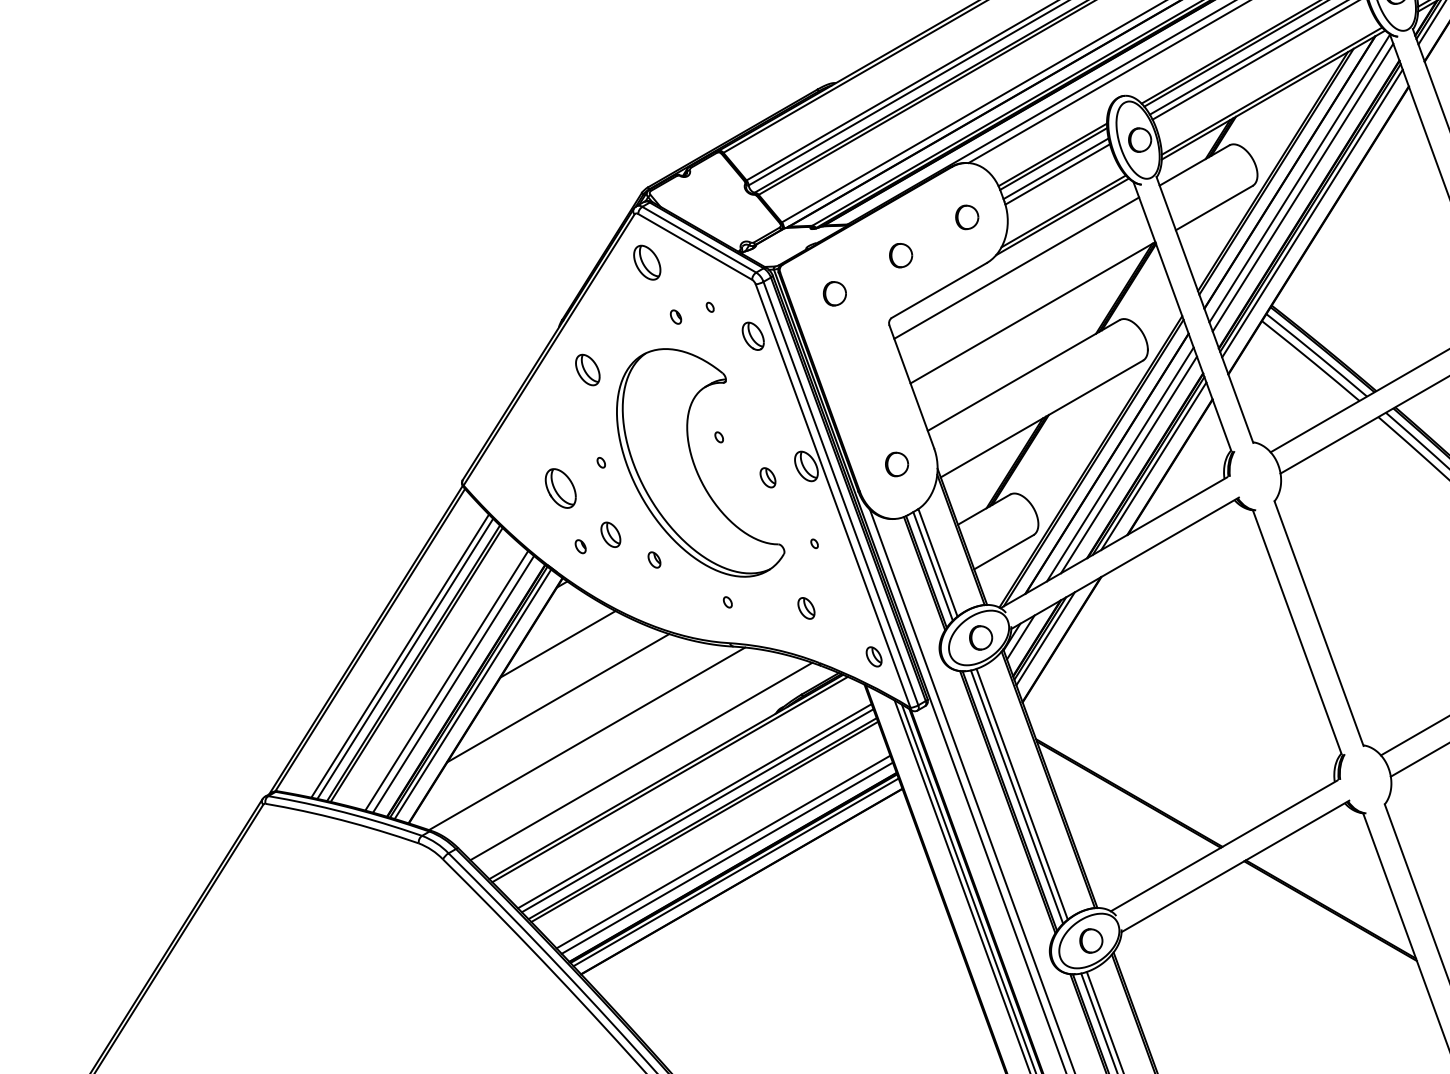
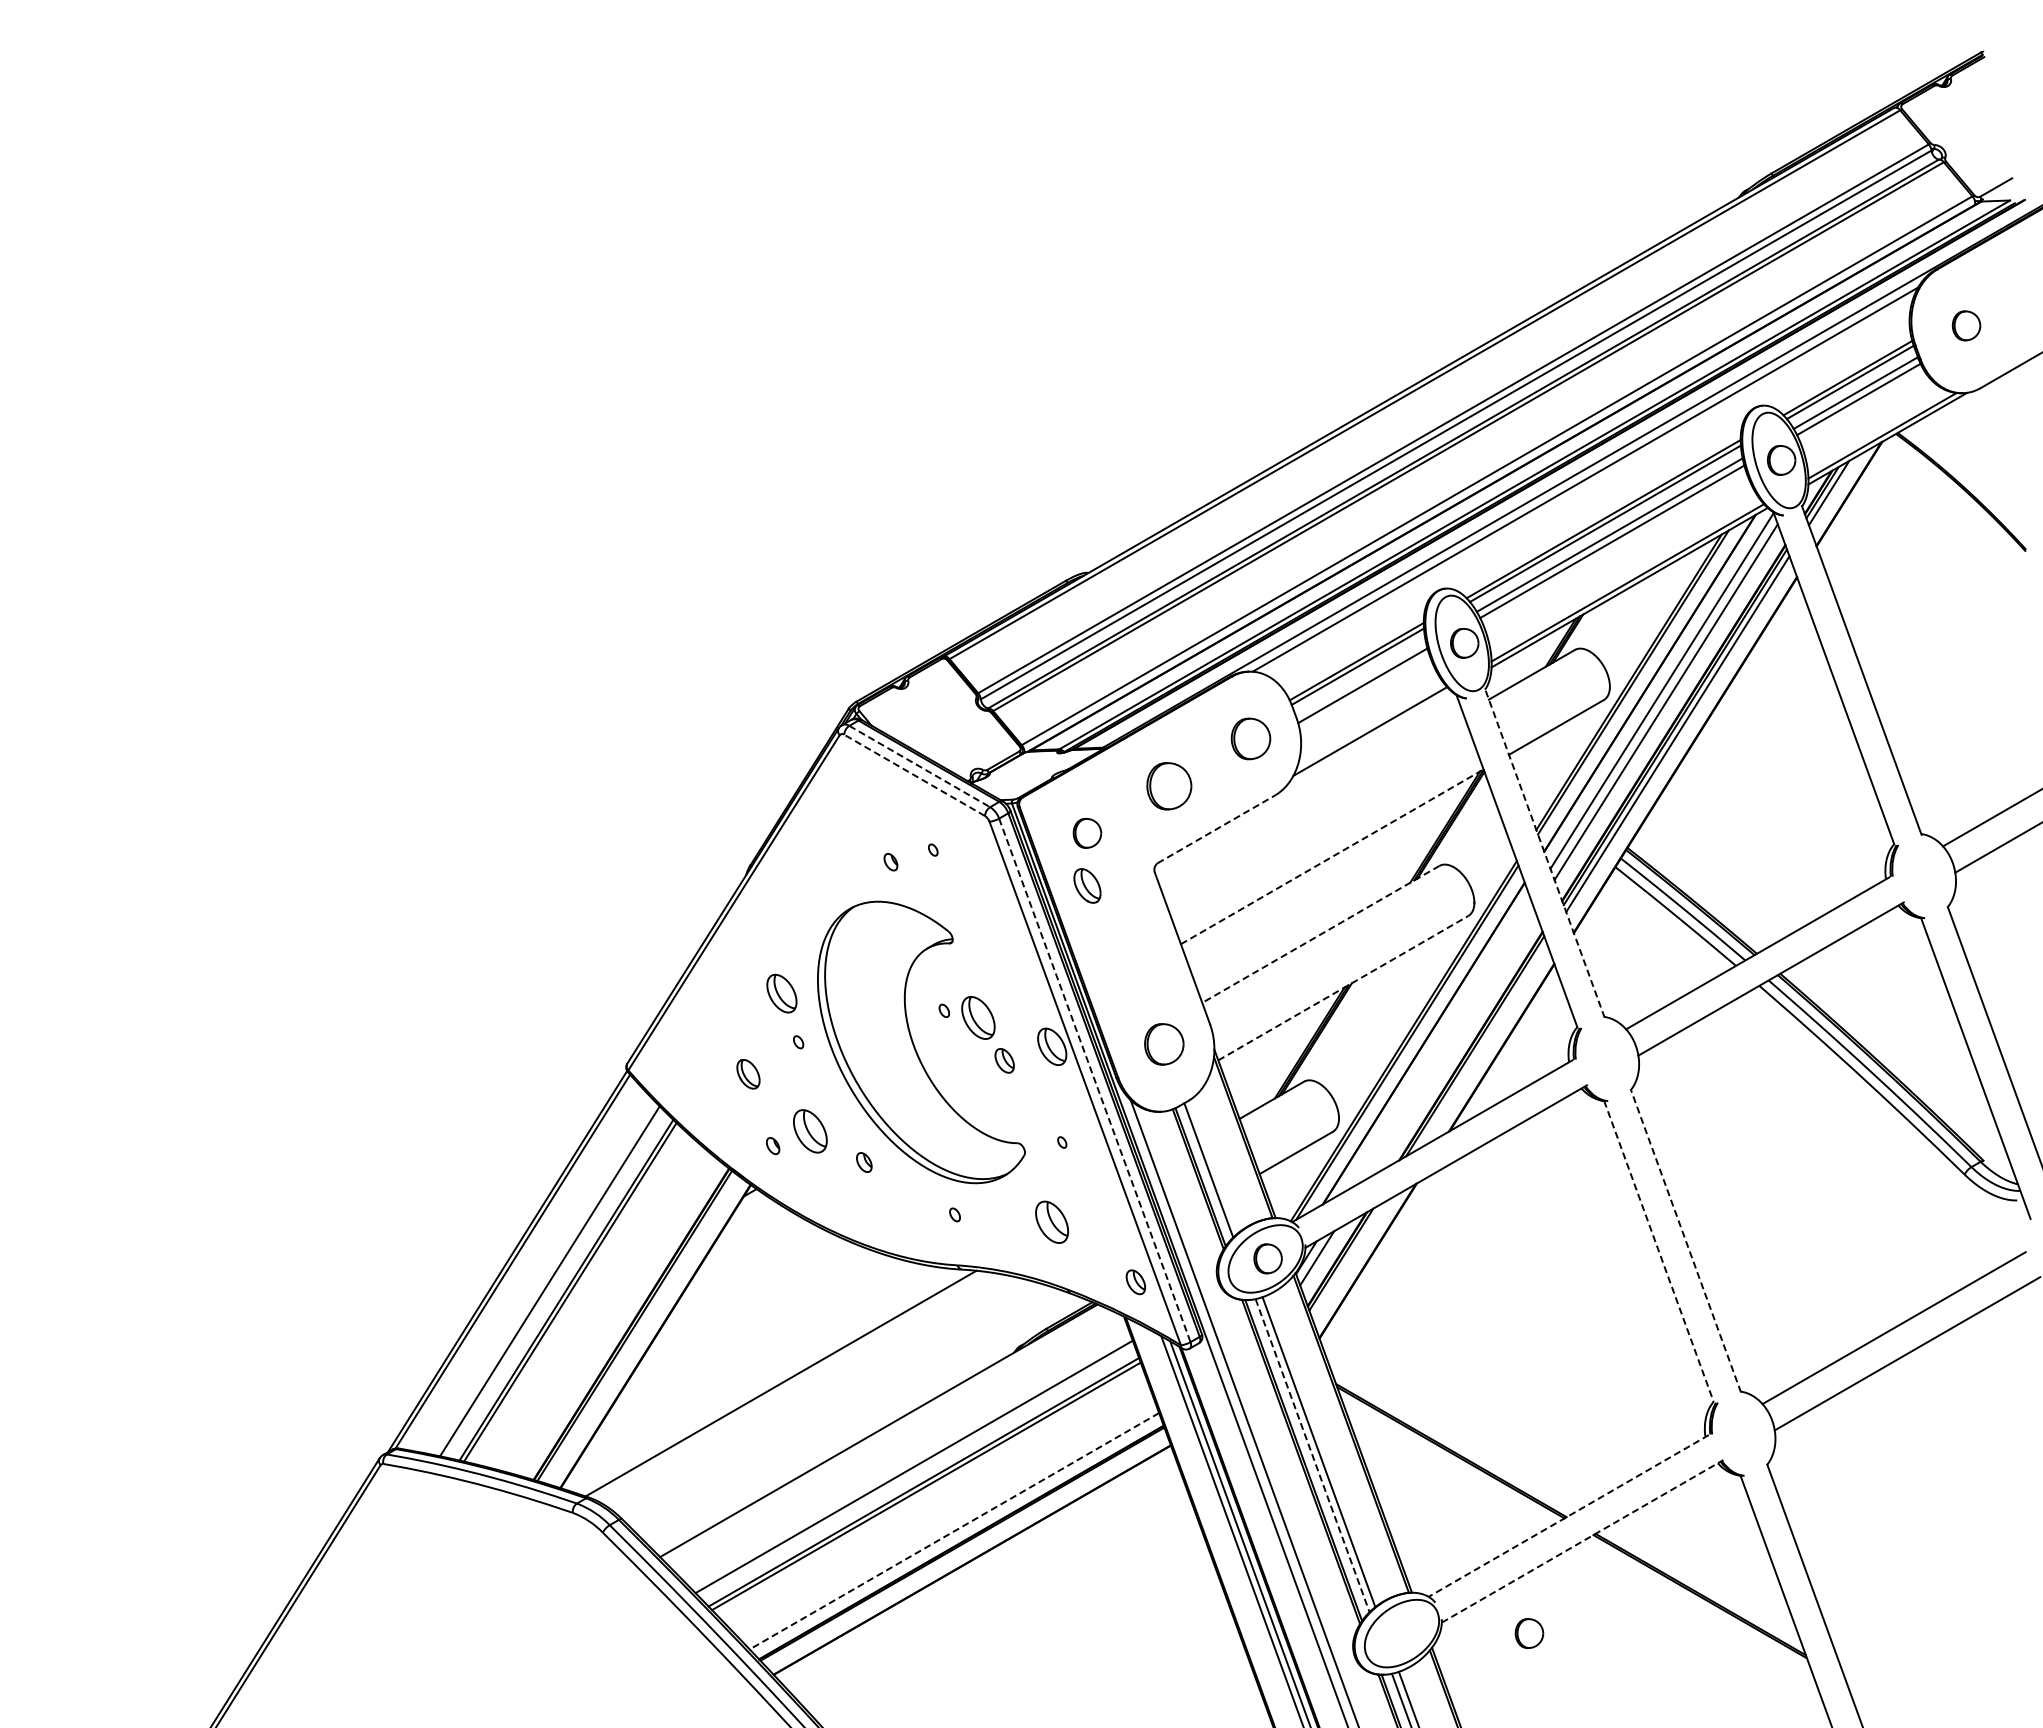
line: (1055, 168) -> (1360, 678), removed
line: (1062, 216) -> (1368, 737), removed
part: (966, 217) -> (1250, 738), size x1.4
line: (699, 239) -> (920, 766), solid -> dashed
line: (695, 246) -> (914, 775), solid -> dashed
part: (900, 255) -> (1168, 785), size x1.6
part: (647, 262) -> (978, 1017), moved
line: (1016, 268) -> (1311, 801), removed
line: (939, 290) -> (1216, 829), solid -> dashed
line: (1204, 310) -> (1544, 853), solid -> dashed
line: (1033, 312) -> (1332, 856), solid -> dashed
part: (753, 335) -> (1087, 885), moved
part: (587, 369) -> (781, 993), moved
line: (1023, 375) -> (1320, 934), solid -> dashed
line: (1042, 418) -> (1343, 987), solid -> dashed
line: (1120, 463) -> (1440, 1043), removed
part: (896, 464) -> (1163, 1044), size x1.4
line: (1129, 464) -> (1451, 1044), removed
line: (1153, 466) -> (1481, 1046), removed
part: (560, 488) -> (748, 1074), size x0.6
line: (840, 493) -> (1094, 1080), solid -> dashed
part: (610, 534) -> (810, 1131), size x1.4
line: (937, 562) -> (1214, 1165), removed
part: (806, 608) -> (1052, 1222), size x1.6
line: (1319, 623) -> (1686, 1241), solid -> dashed
line: (1297, 631) -> (1659, 1251), solid -> dashed
line: (1045, 638) -> (1347, 1259), removed
line: (558, 644) -> (745, 1266), removed
line: (404, 658) -> (555, 1284), removed
line: (446, 680) -> (607, 1311), removed
line: (453, 683) -> (615, 1315), removed
line: (472, 694) -> (639, 1328), removed
line: (558, 698) -> (745, 1333), removed
line: (640, 761) -> (847, 1411), removed
line: (669, 779) -> (883, 1433), removed
line: (1016, 796) -> (1312, 1455), solid -> dashed
line: (697, 810) -> (917, 1472), removed
line: (1224, 845) -> (1568, 1515), solid -> dashed
line: (723, 851) -> (949, 1523), removed
line: (726, 858) -> (953, 1531), solid -> dashed
line: (1235, 866) -> (1582, 1541), solid -> dashed
line: (736, 872) -> (965, 1548), removed
part: (1091, 940) -> (1529, 1633), moved

